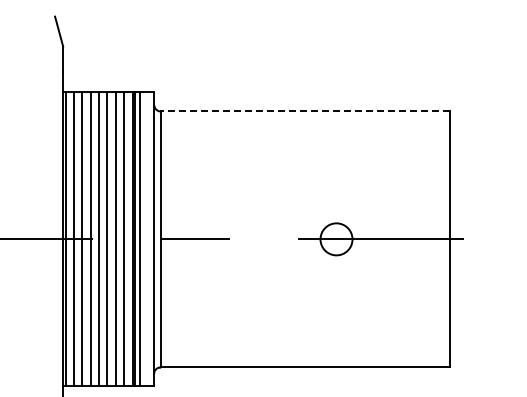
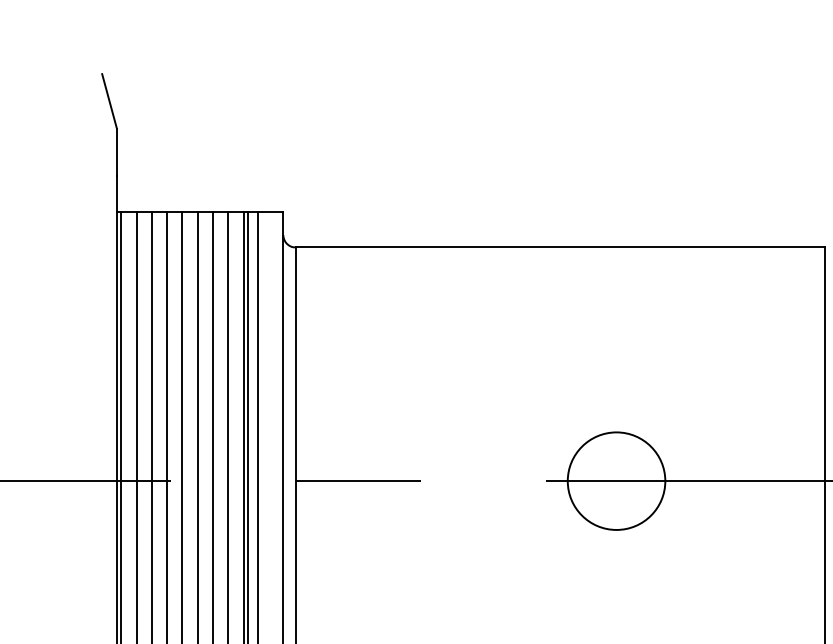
line: (305, 111) -> (559, 247), dashed -> solid
circle: (336, 239) -> (616, 481), size x1.67

